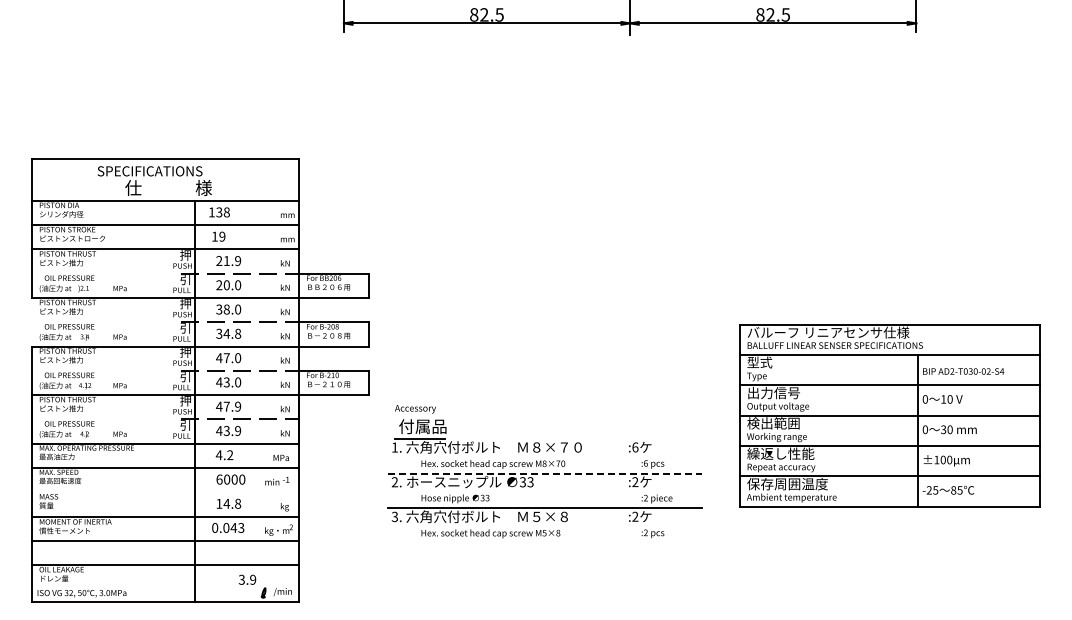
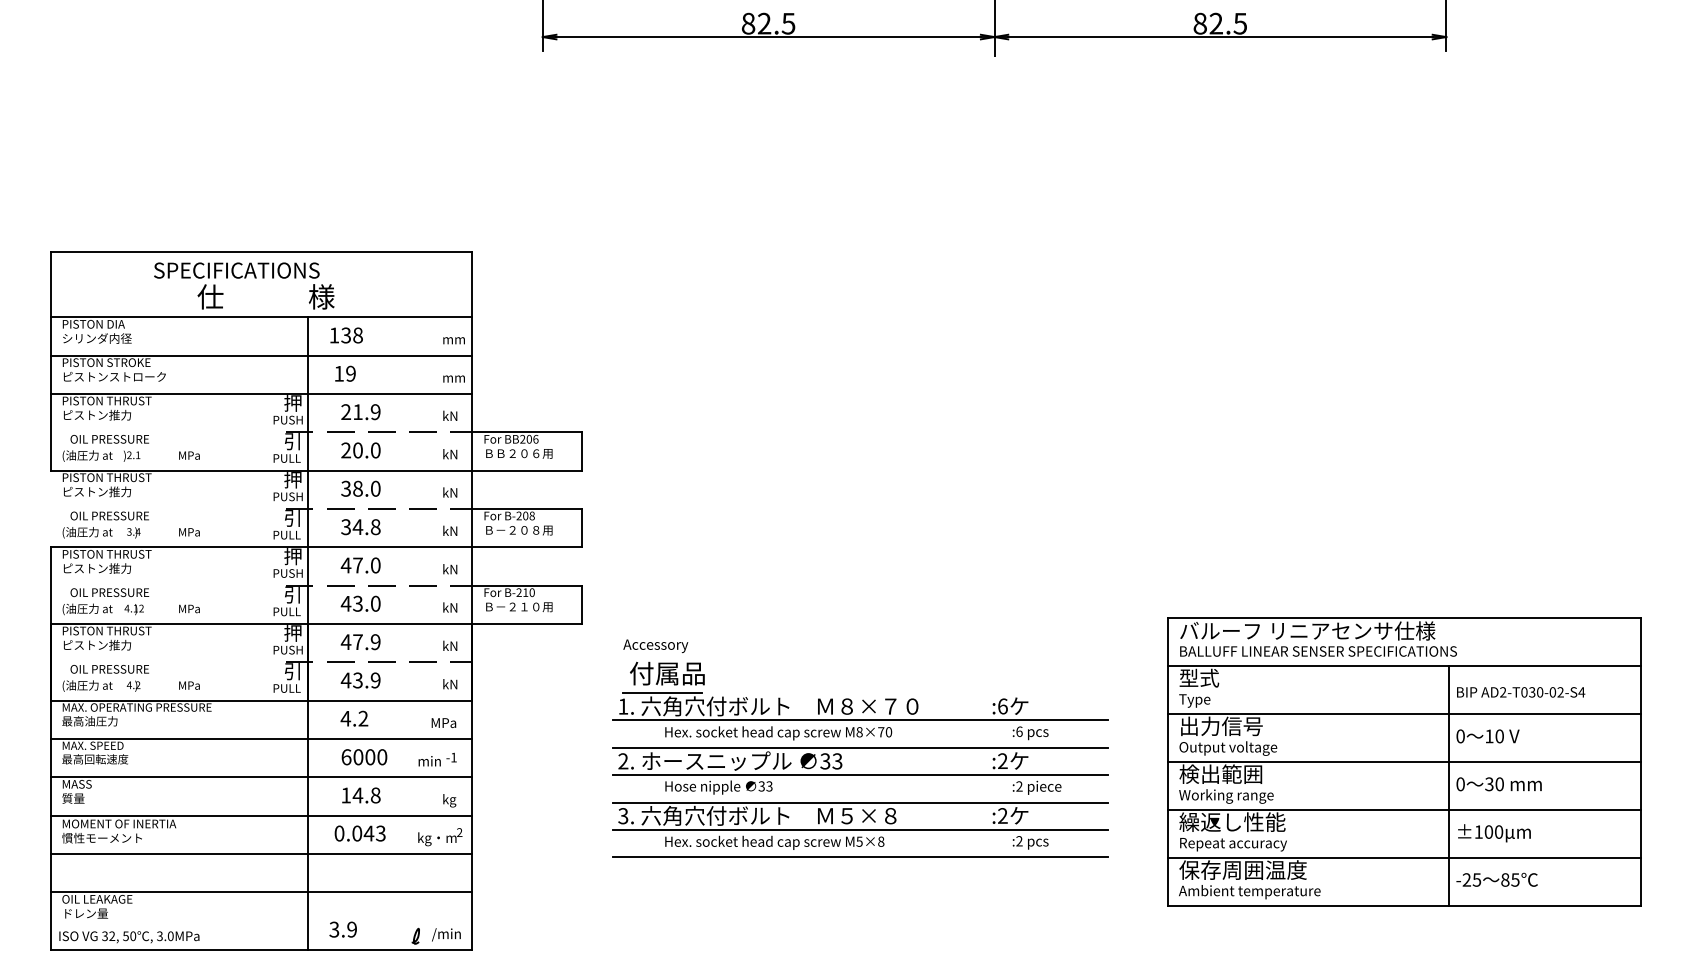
part: (889, 415) -> (1403, 761), moved
line: (545, 456) -> (860, 720), added
line: (545, 473) -> (860, 747), dashed -> solid
line: (545, 490) -> (860, 774), added
line: (165, 492) -> (261, 777), added
line: (545, 525) -> (860, 829), added
line: (545, 543) -> (860, 858), added
text: (247, 579) -> (343, 929), moved

